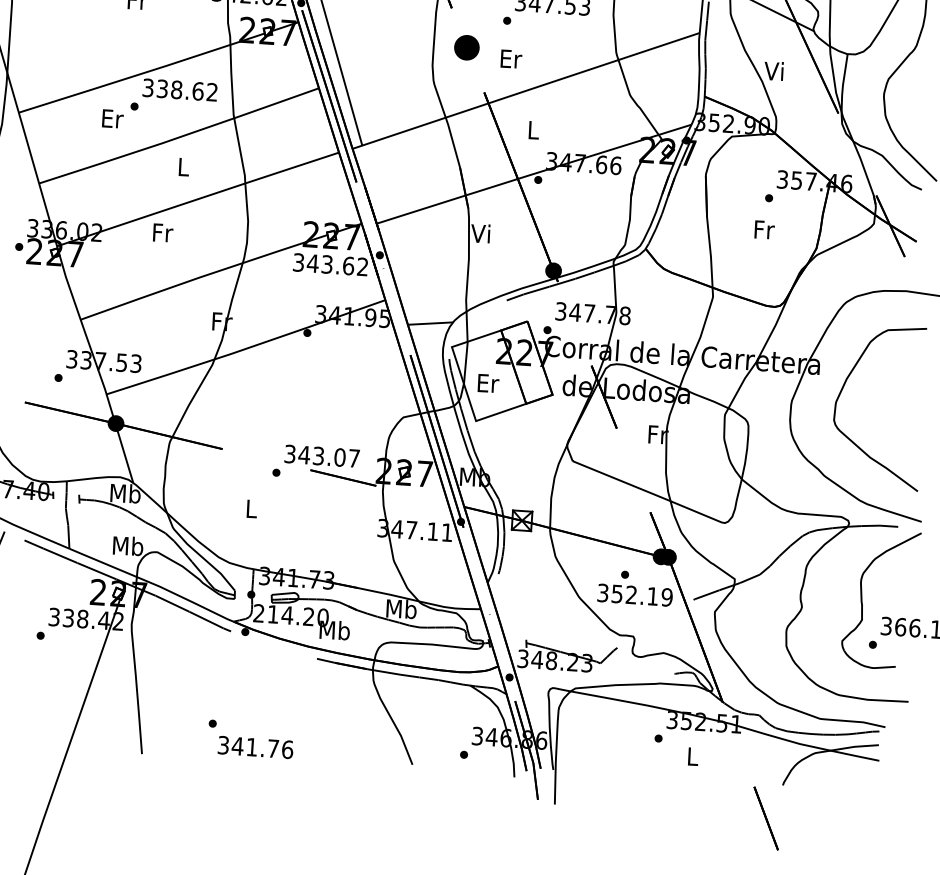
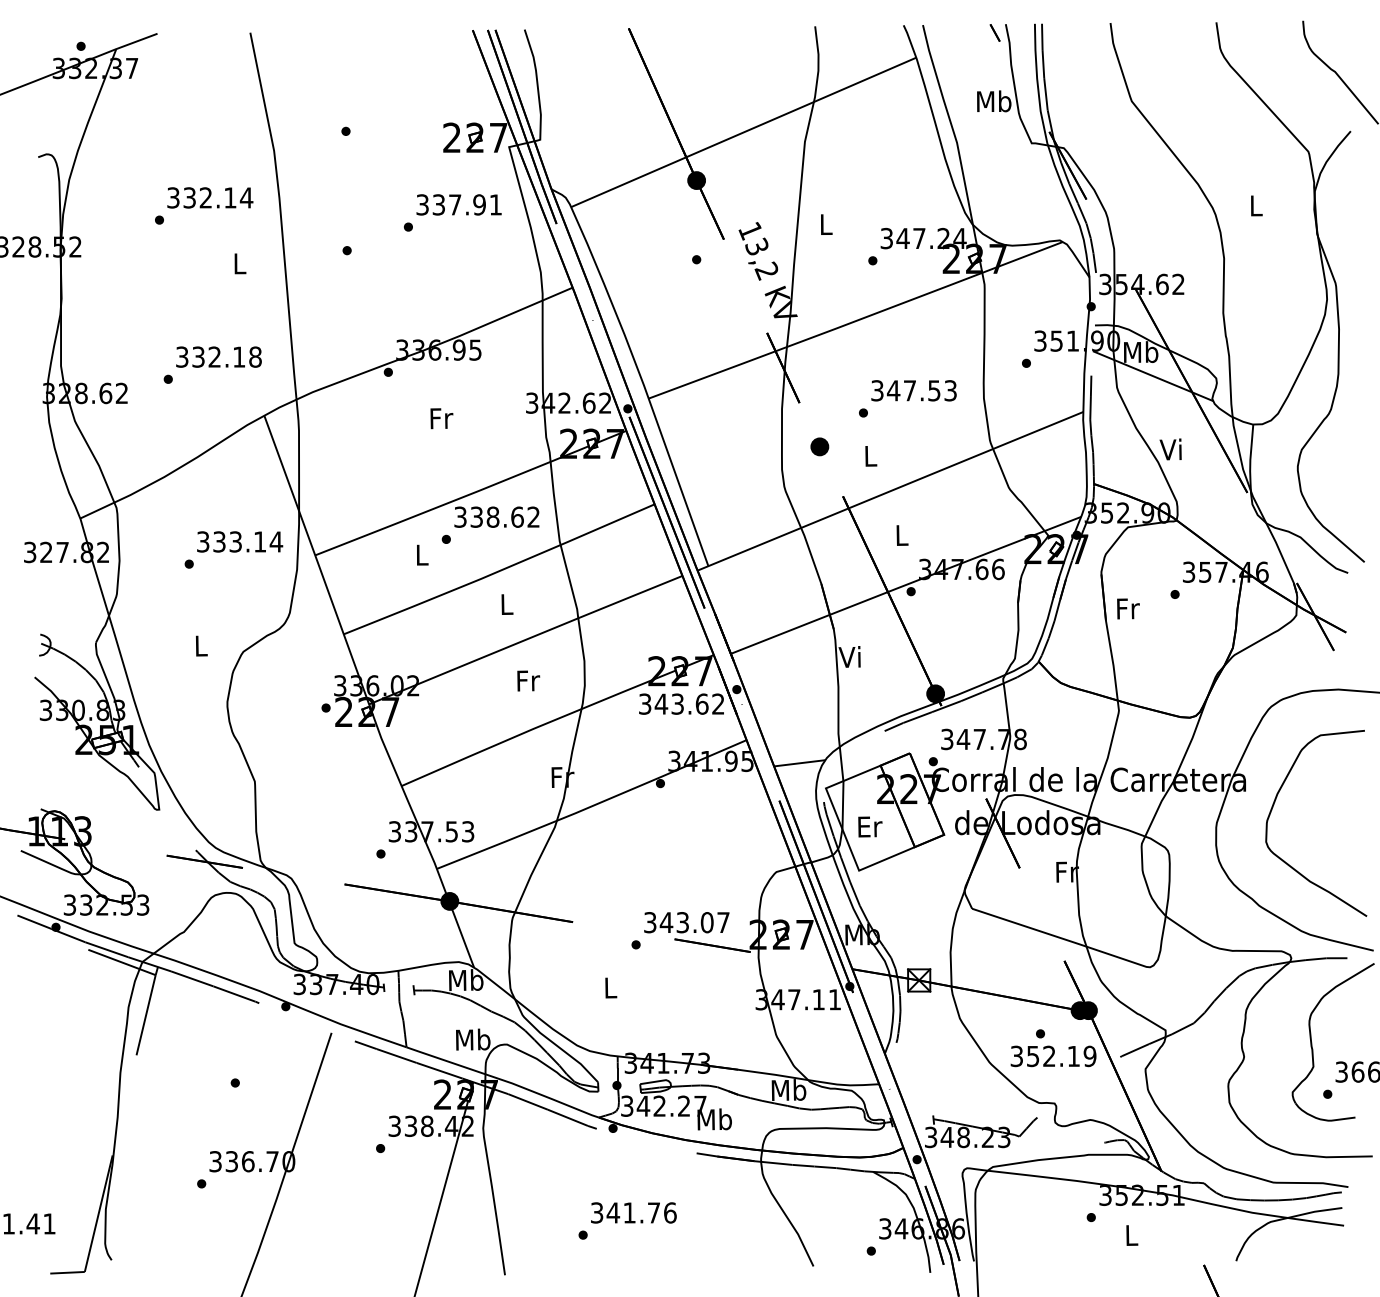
part: (466, 47) -> (819, 446), size x0.62
text: (511, 59) -> (871, 456), Er -> L
text: (112, 118) -> (422, 554), Er -> L
text: (764, 229) -> (1128, 608), moved
text: (163, 232) -> (528, 680), moved
text: (290, 614) -> (663, 1105), 214.20 -> 342.27
text: (255, 747) -> (633, 1212), moved

